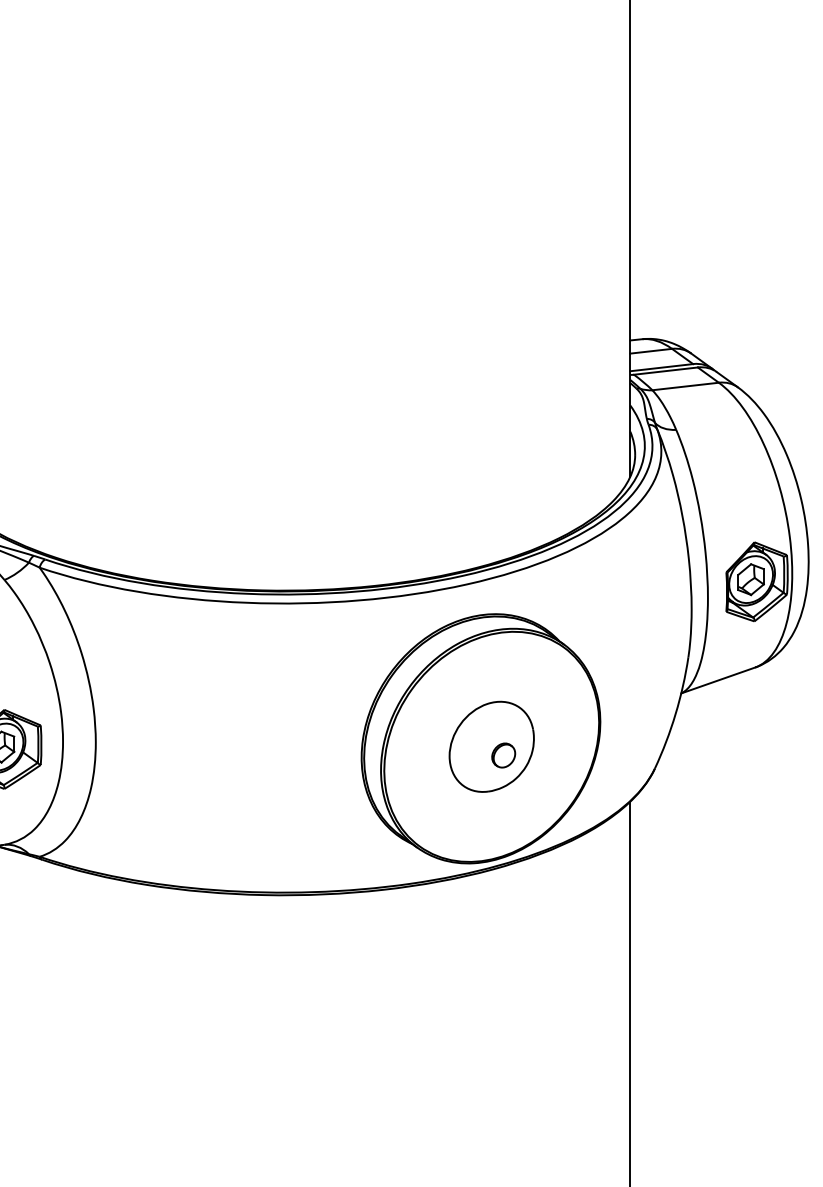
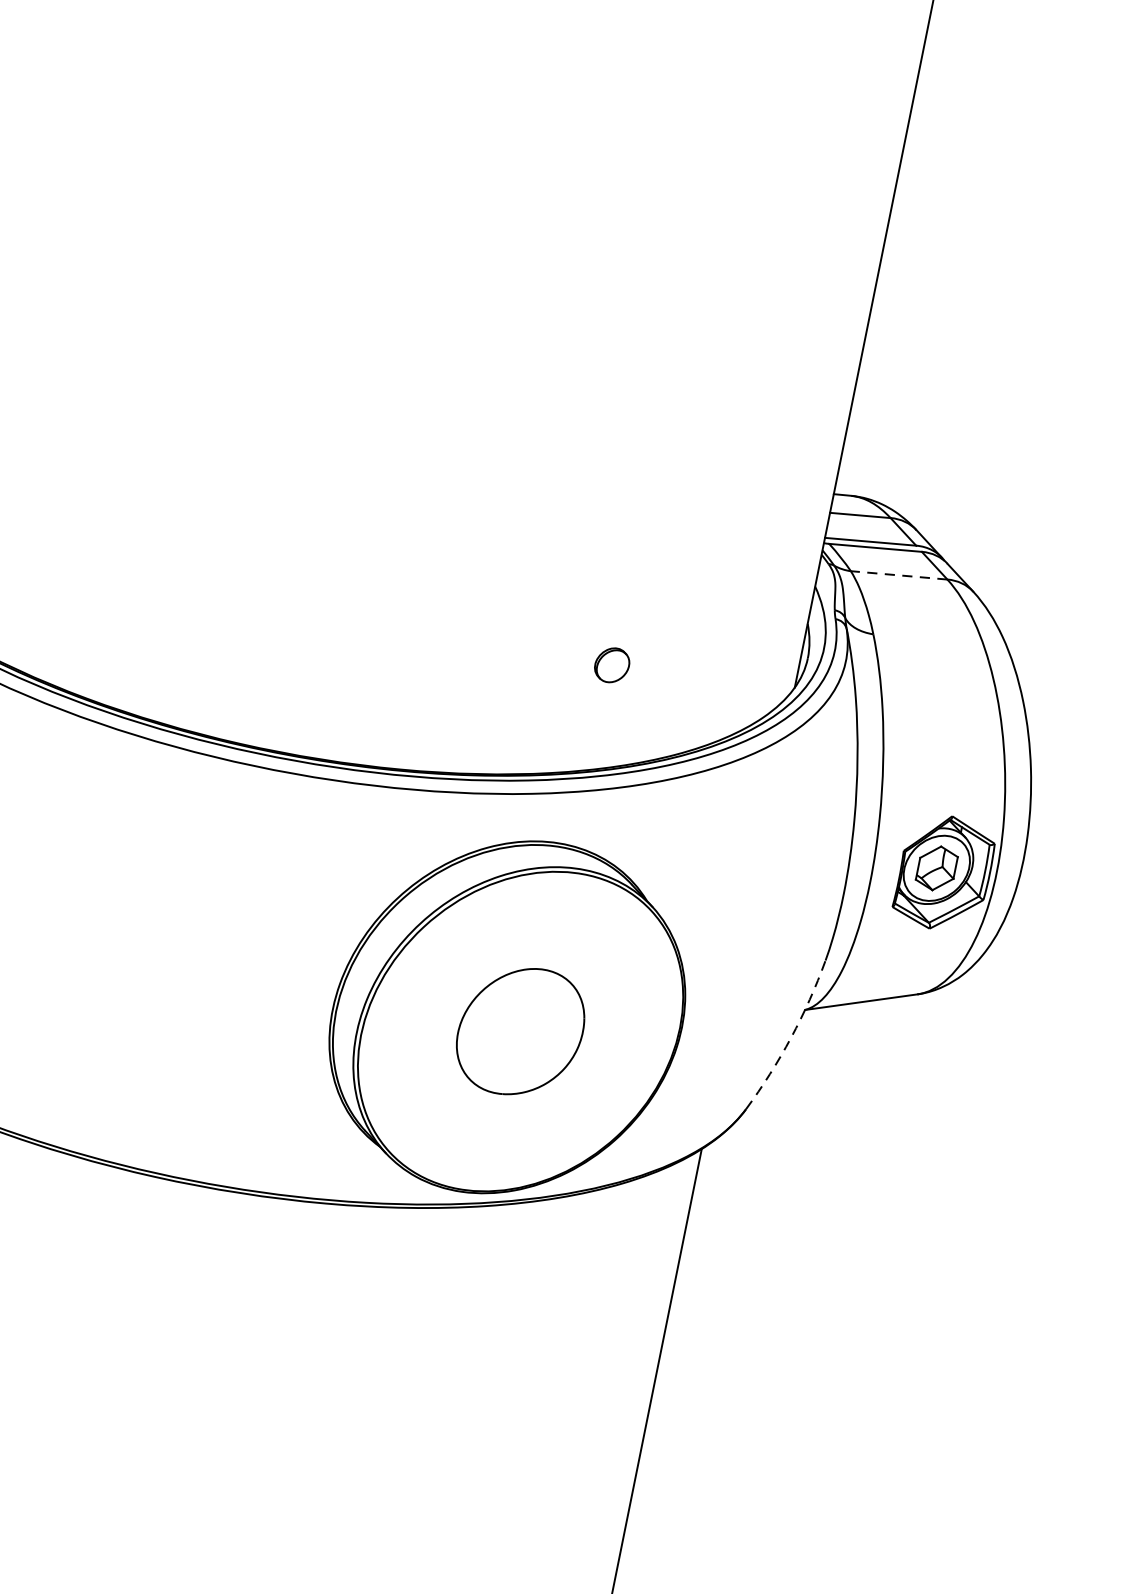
line: (685, 386) -> (898, 575), solid -> dashed
arc: (675, 714) -> (790, 1038), solid -> dashed
part: (503, 755) -> (611, 665), moved

